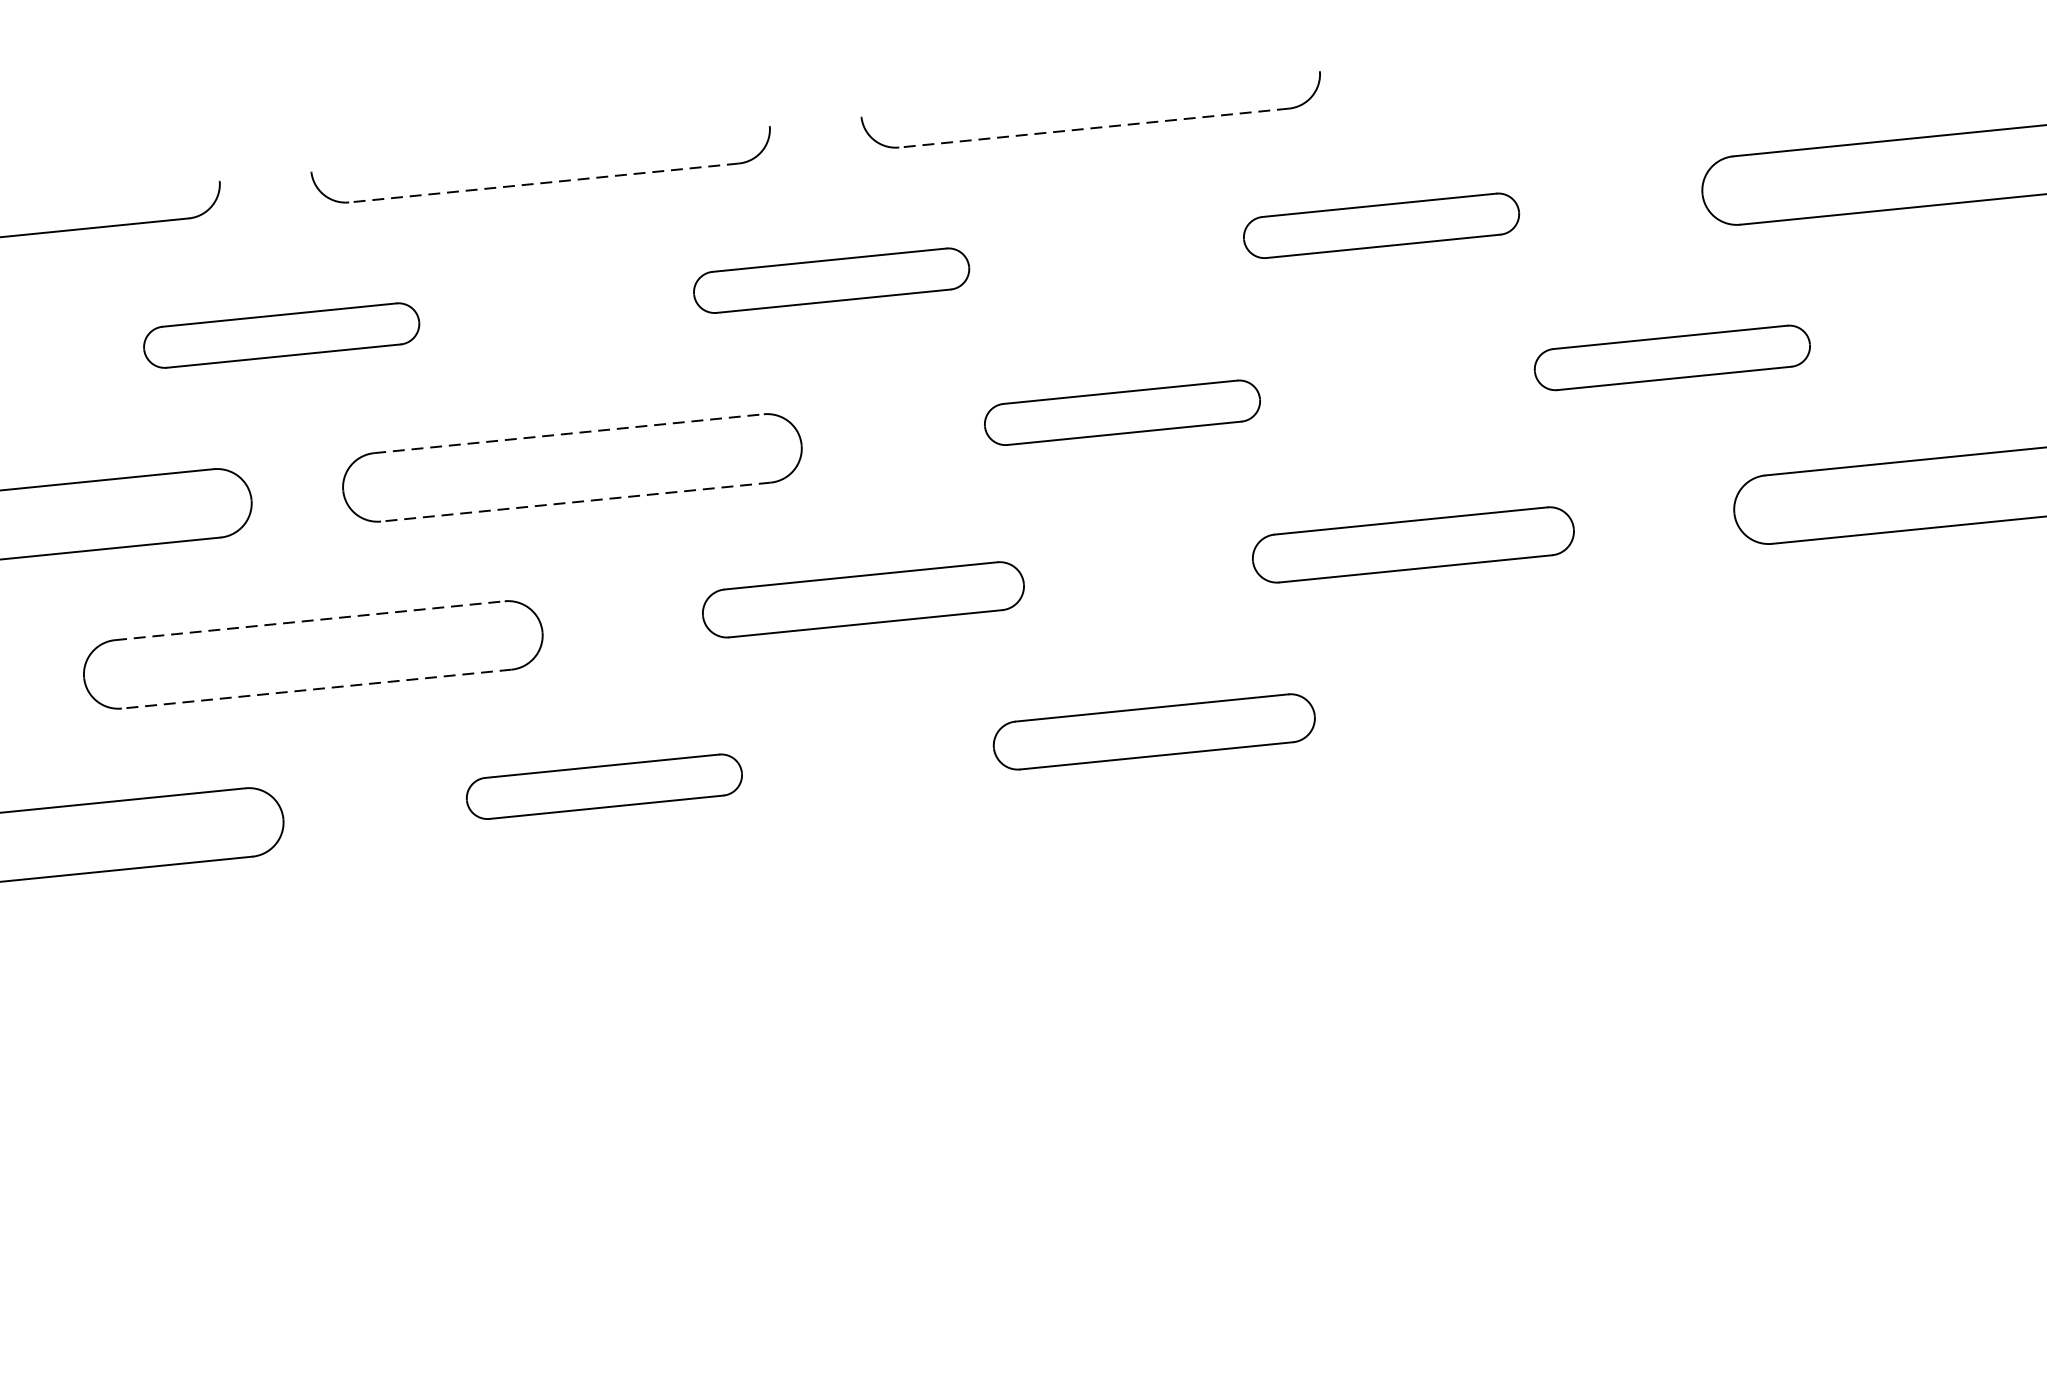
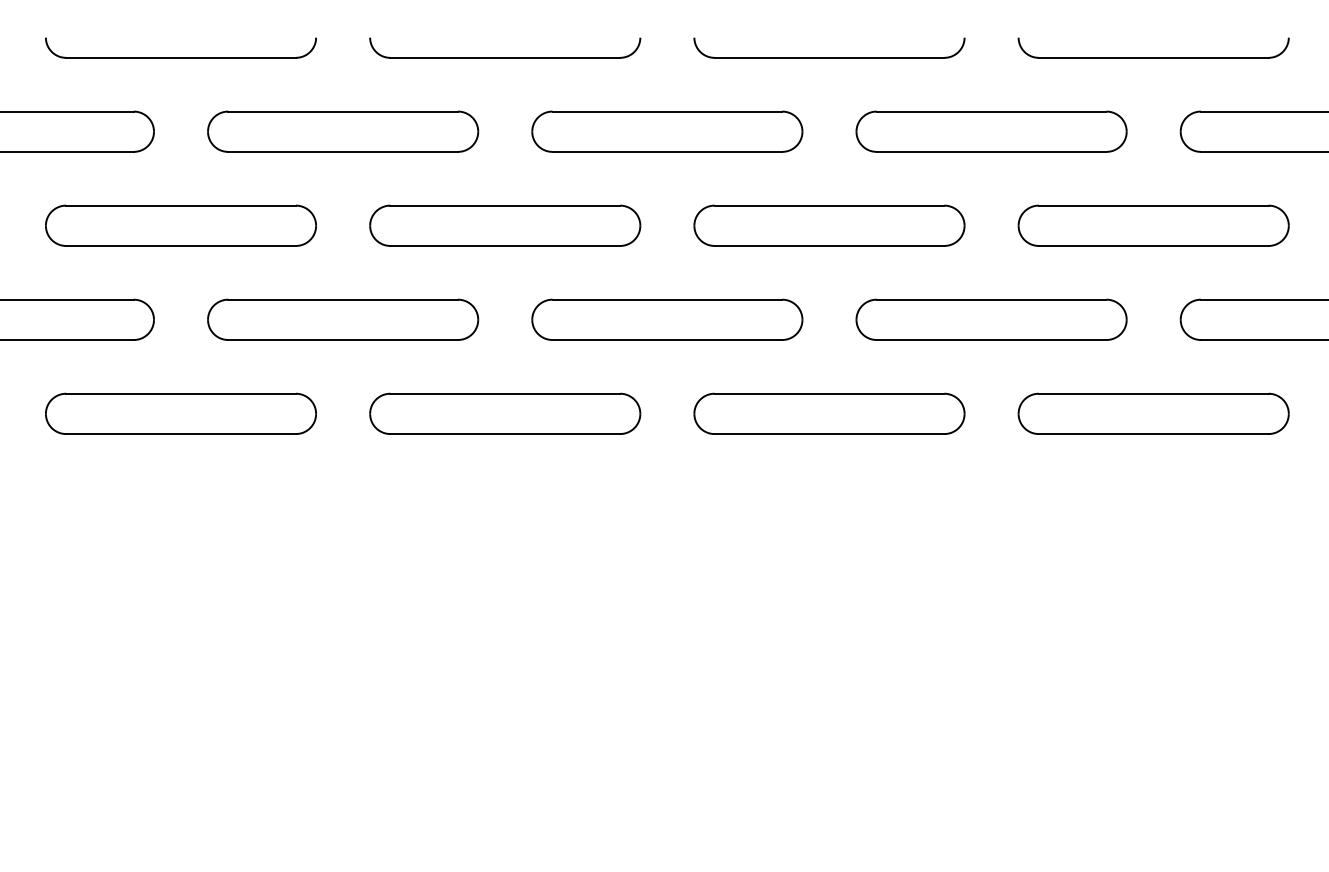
part: (1643, 72) -> (1153, 57), added
line: (1094, 127) -> (829, 57), dashed -> solid
line: (544, 182) -> (505, 57), dashed -> solid
part: (1381, 225) -> (991, 131), size x1.67
part: (831, 280) -> (667, 131), size x1.67
part: (282, 335) -> (343, 131), size x1.67
part: (1672, 357) -> (1153, 225), size x1.67
part: (1122, 412) -> (829, 225), size x1.67
line: (569, 433) -> (505, 205), dashed -> solid
line: (576, 501) -> (505, 245), dashed -> solid
part: (1413, 544) -> (991, 319), size x1.43
part: (863, 599) -> (667, 319), size x1.43
line: (310, 620) -> (343, 299), dashed -> solid
part: (1704, 676) -> (1153, 413), added
line: (317, 689) -> (343, 340), dashed -> solid
part: (1154, 731) -> (829, 413), size x1.43
part: (604, 786) -> (505, 413), size x1.67

